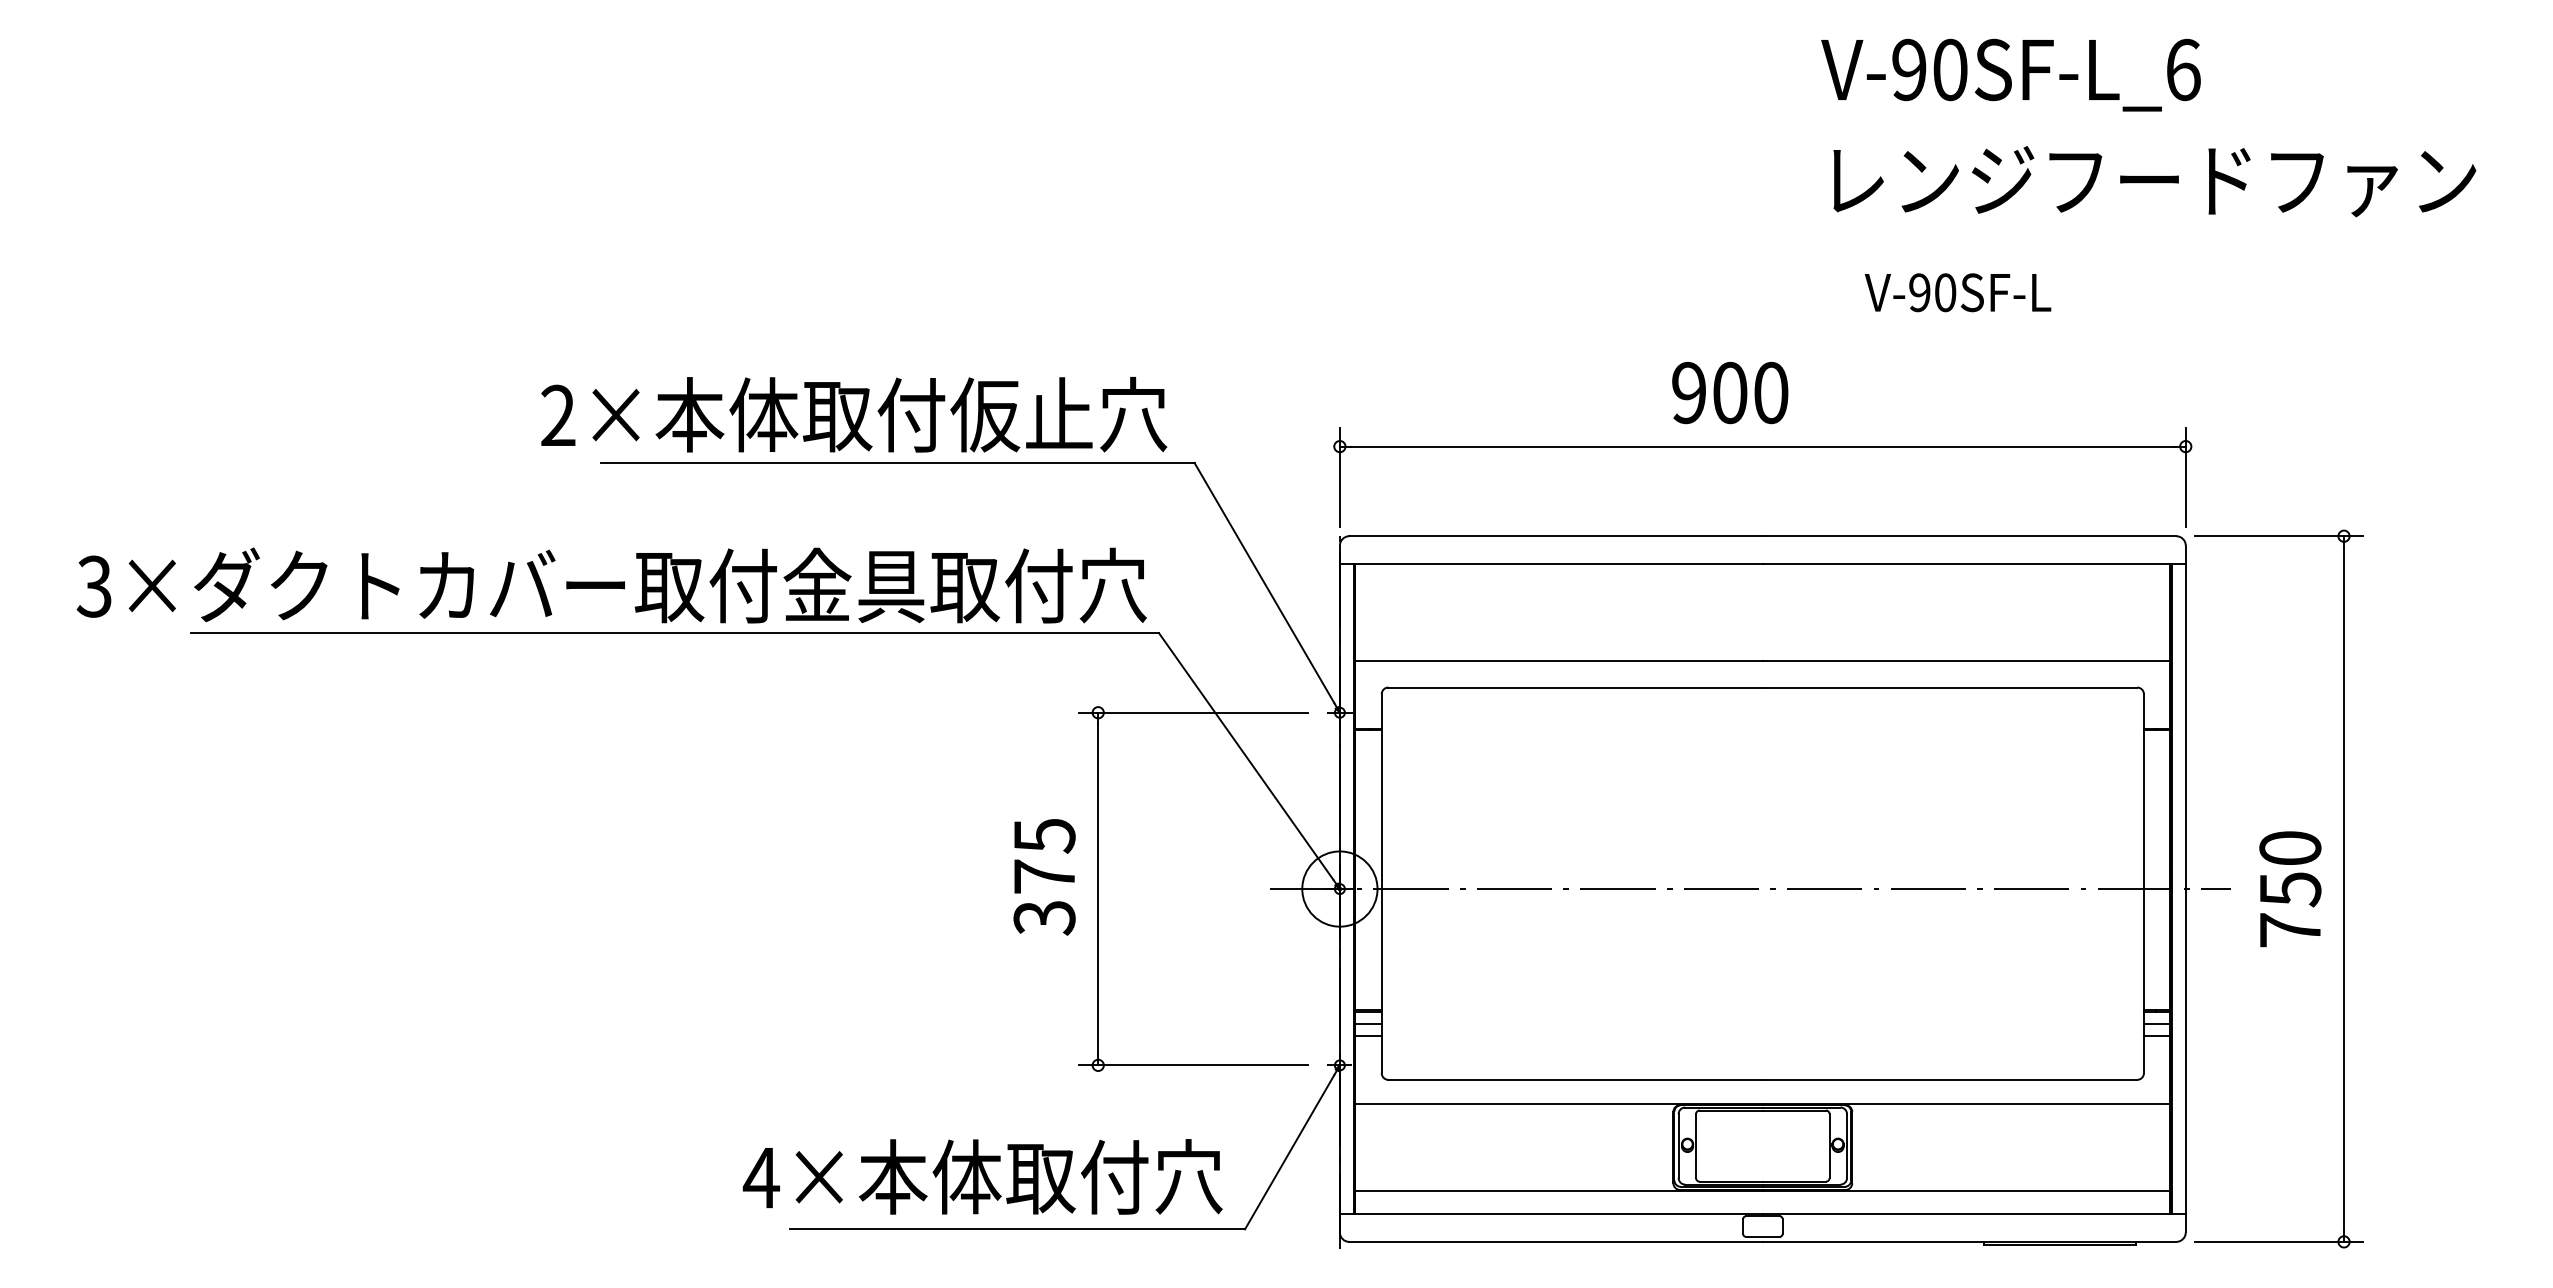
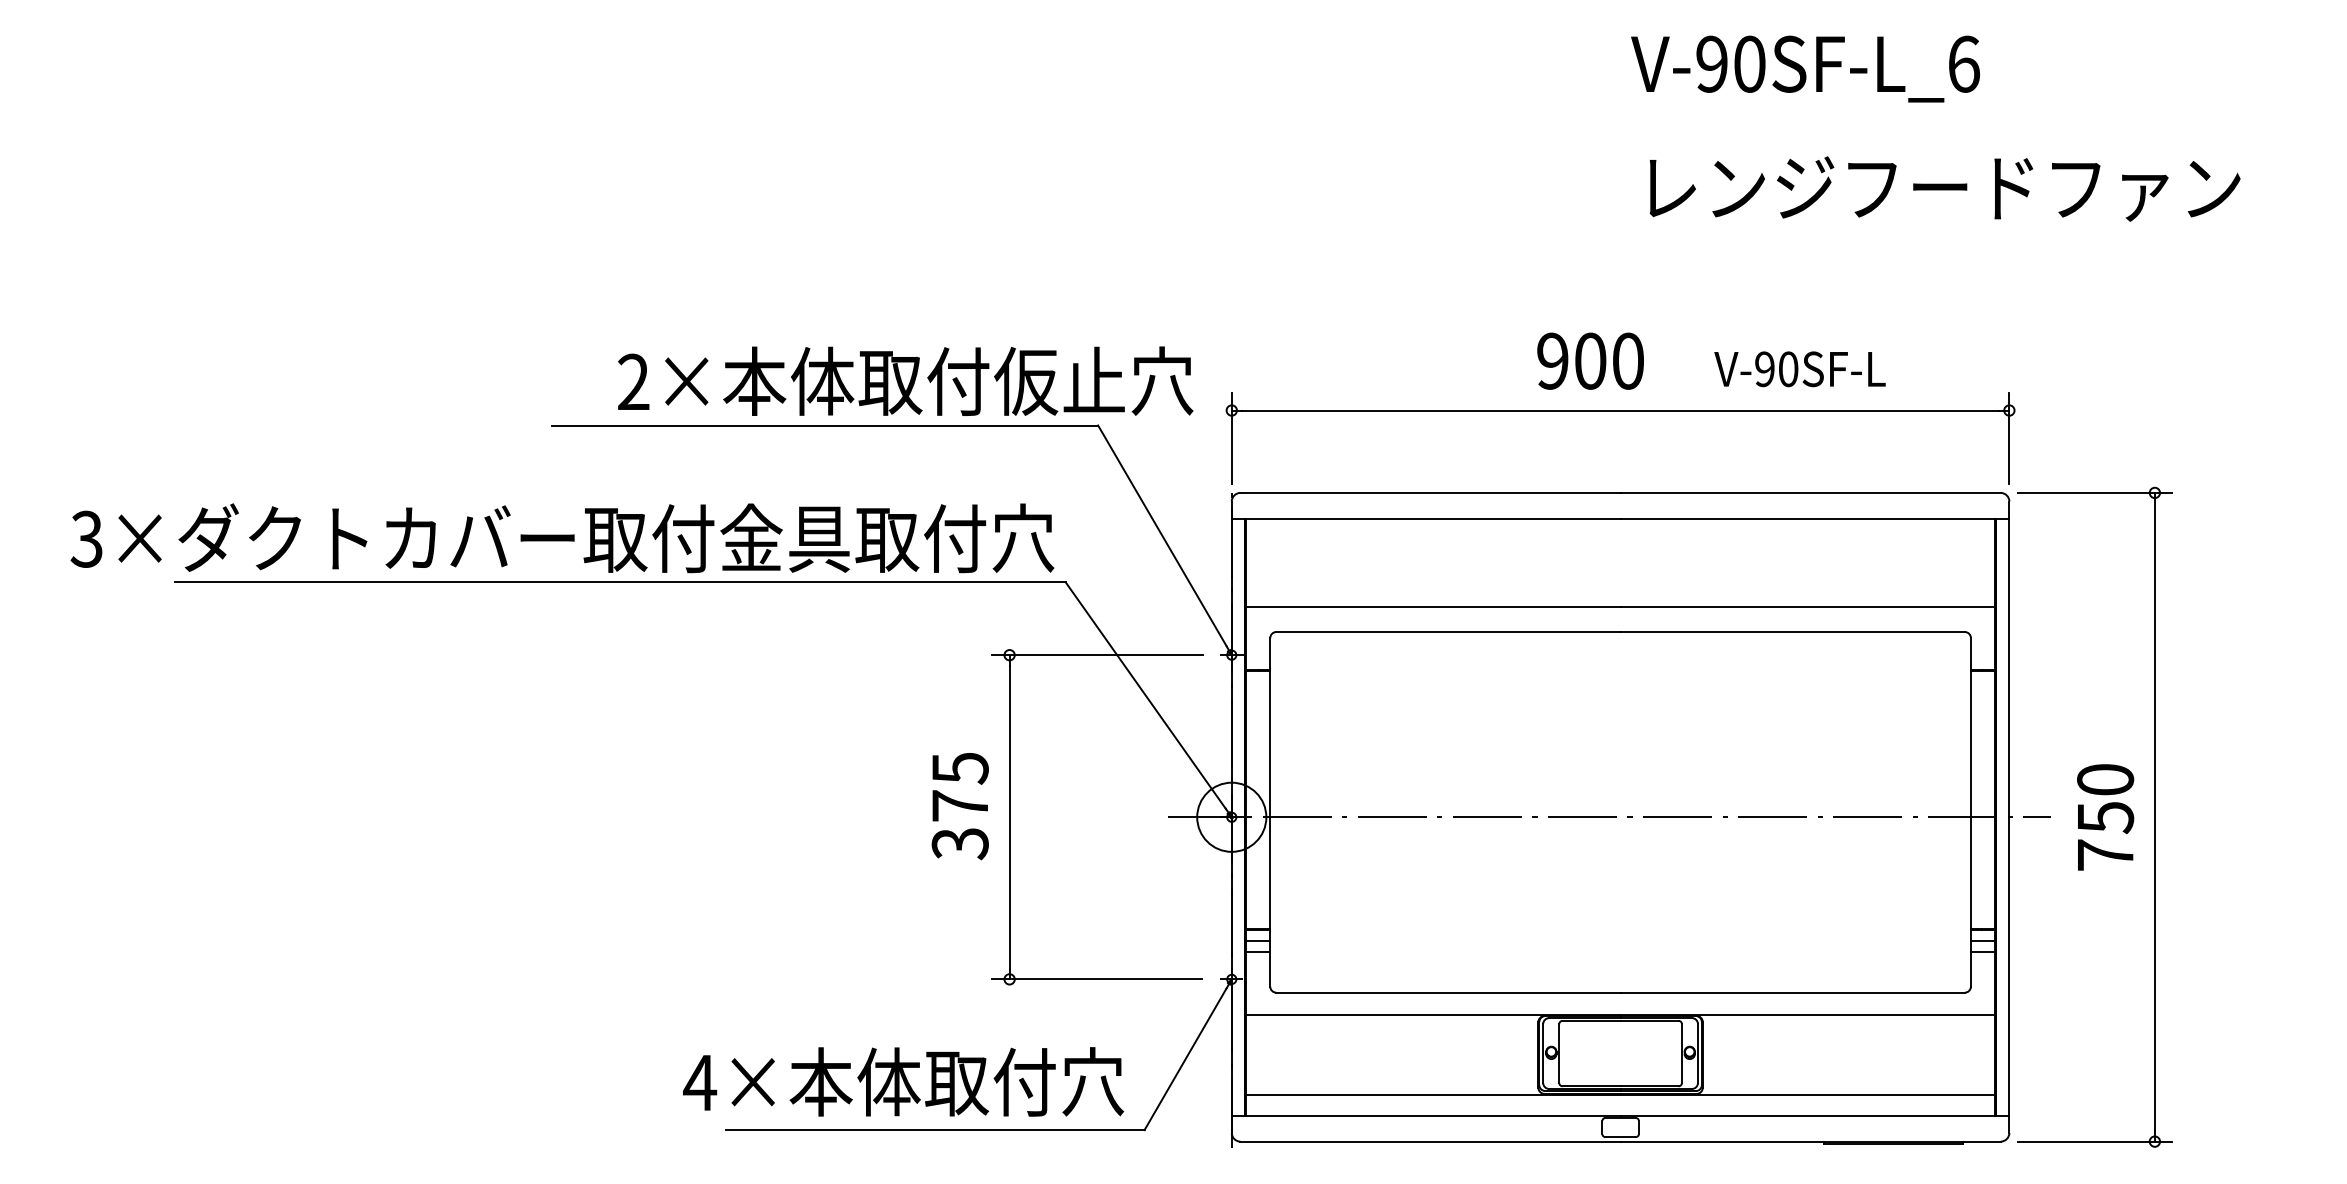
text: (2010, 74) -> (1805, 68), moved
text: (2154, 181) -> (1944, 188), moved
text: (1957, 292) -> (1799, 369), moved
text: (854, 414) -> (905, 381), moved

